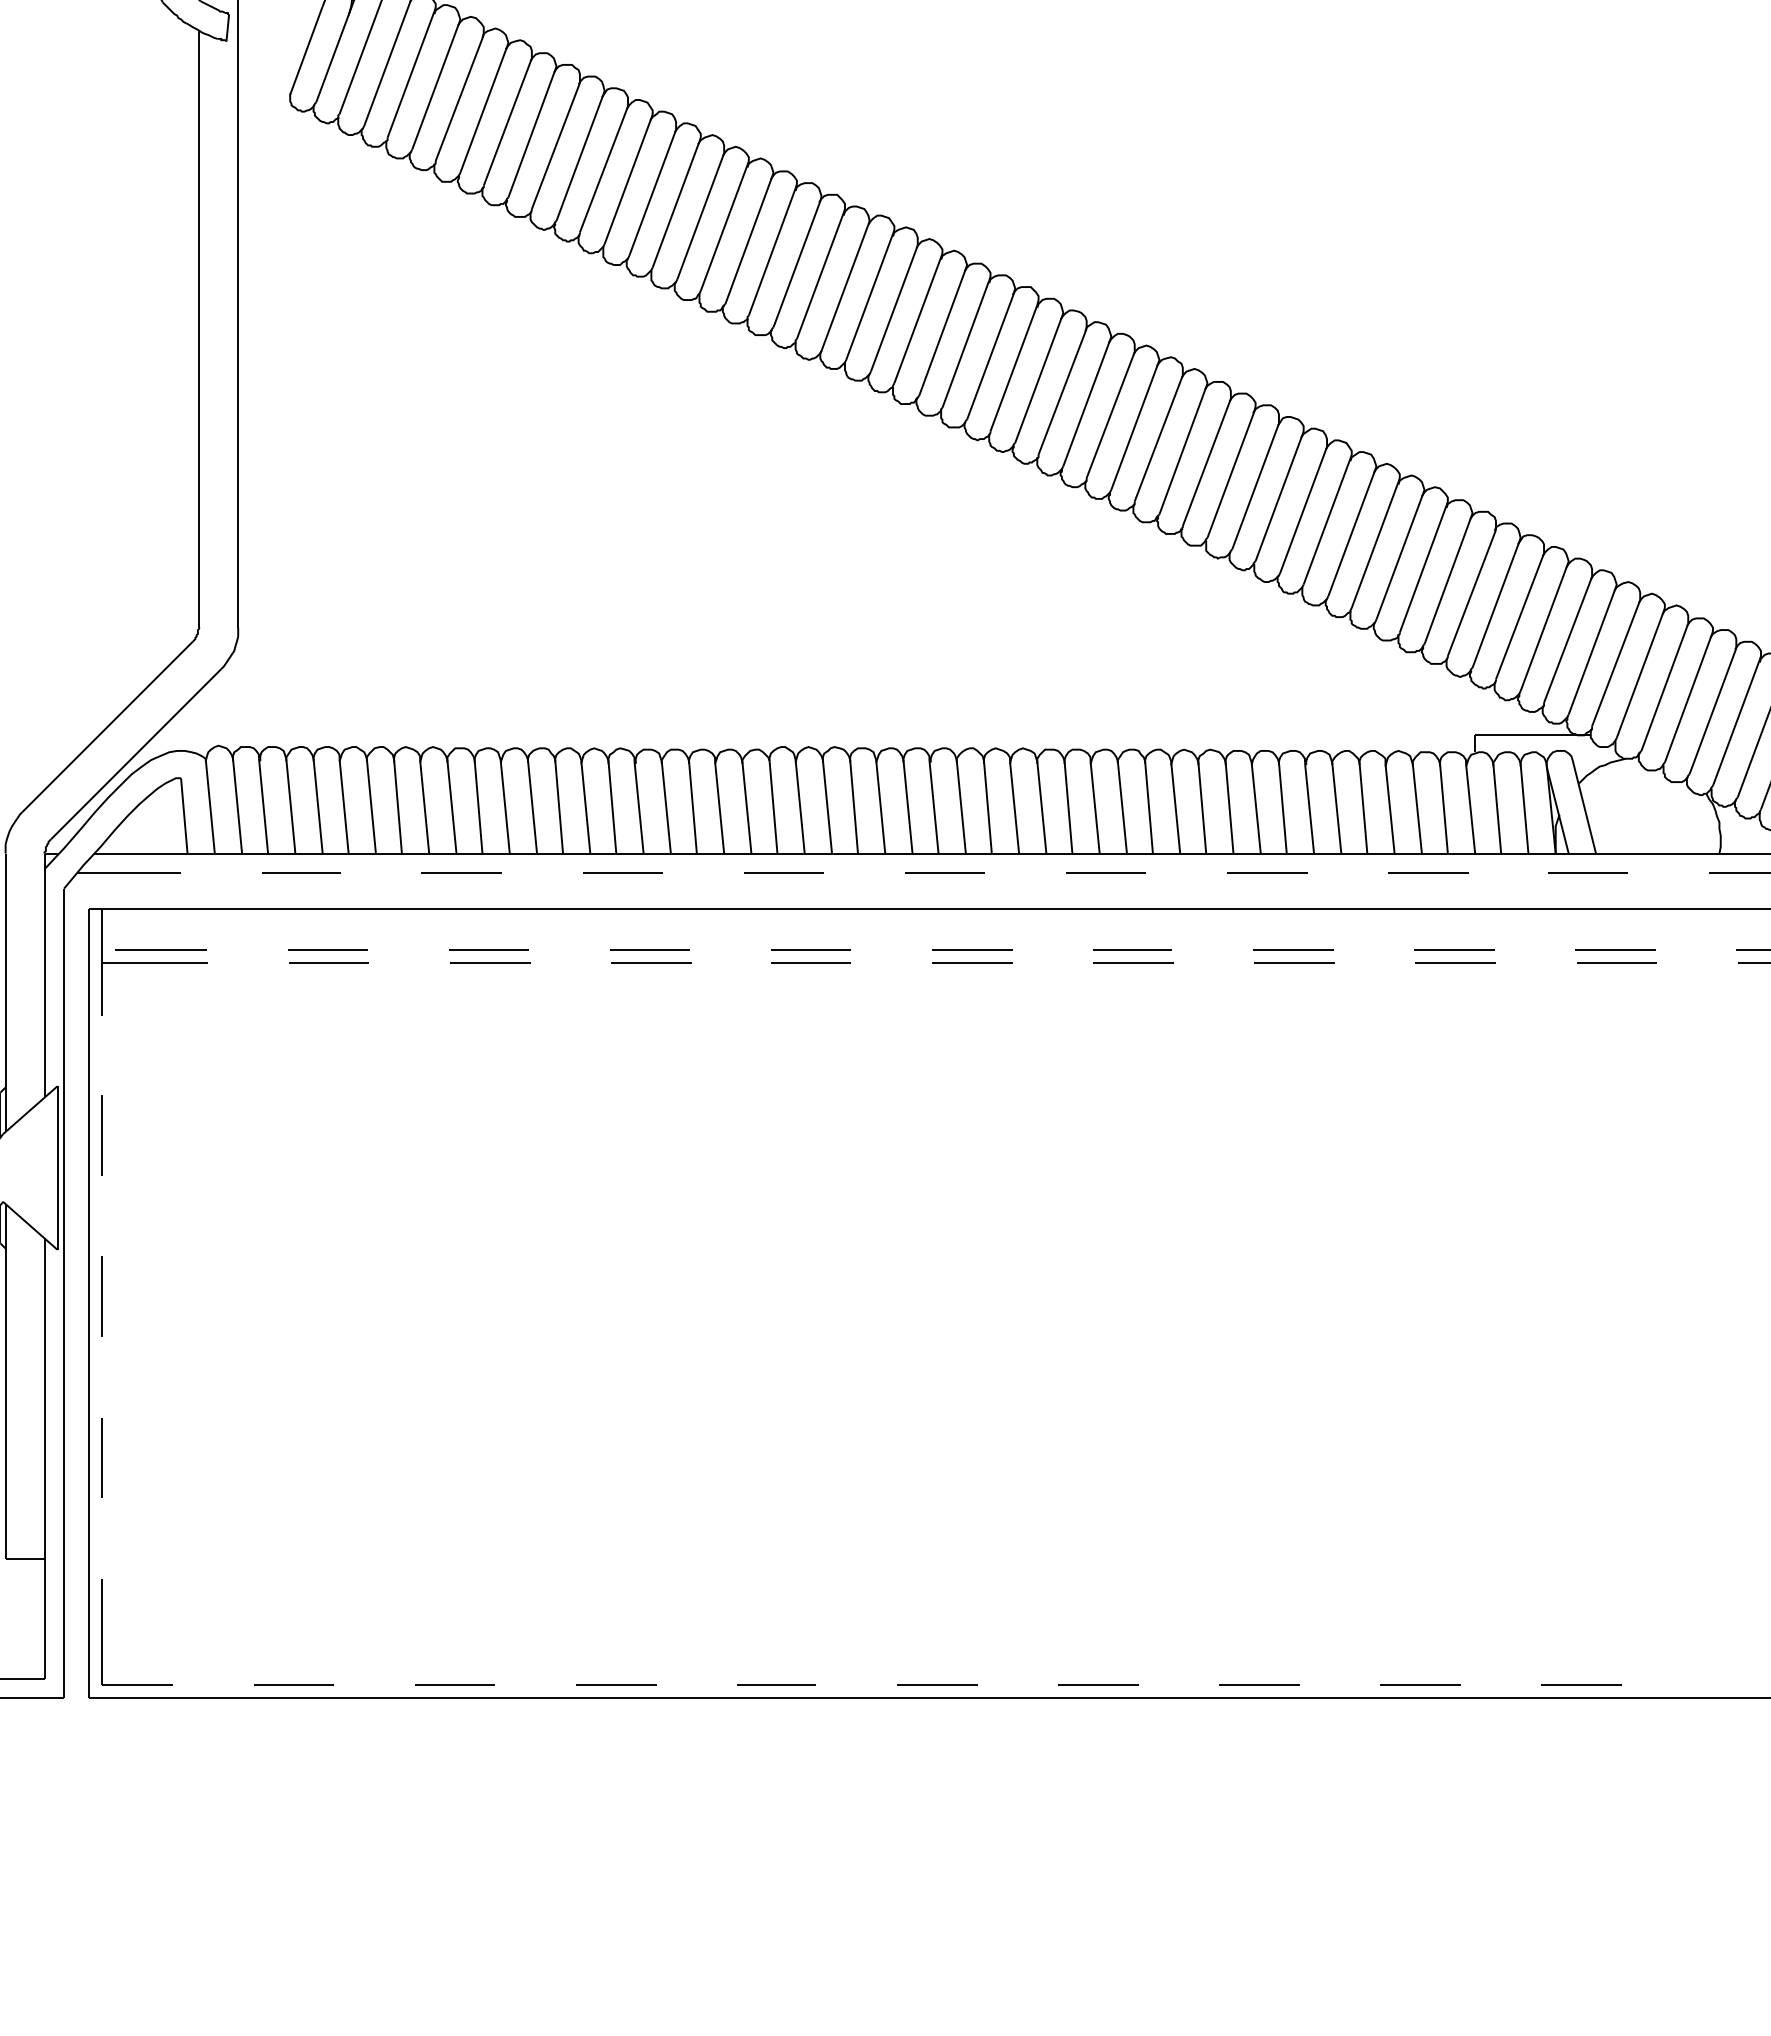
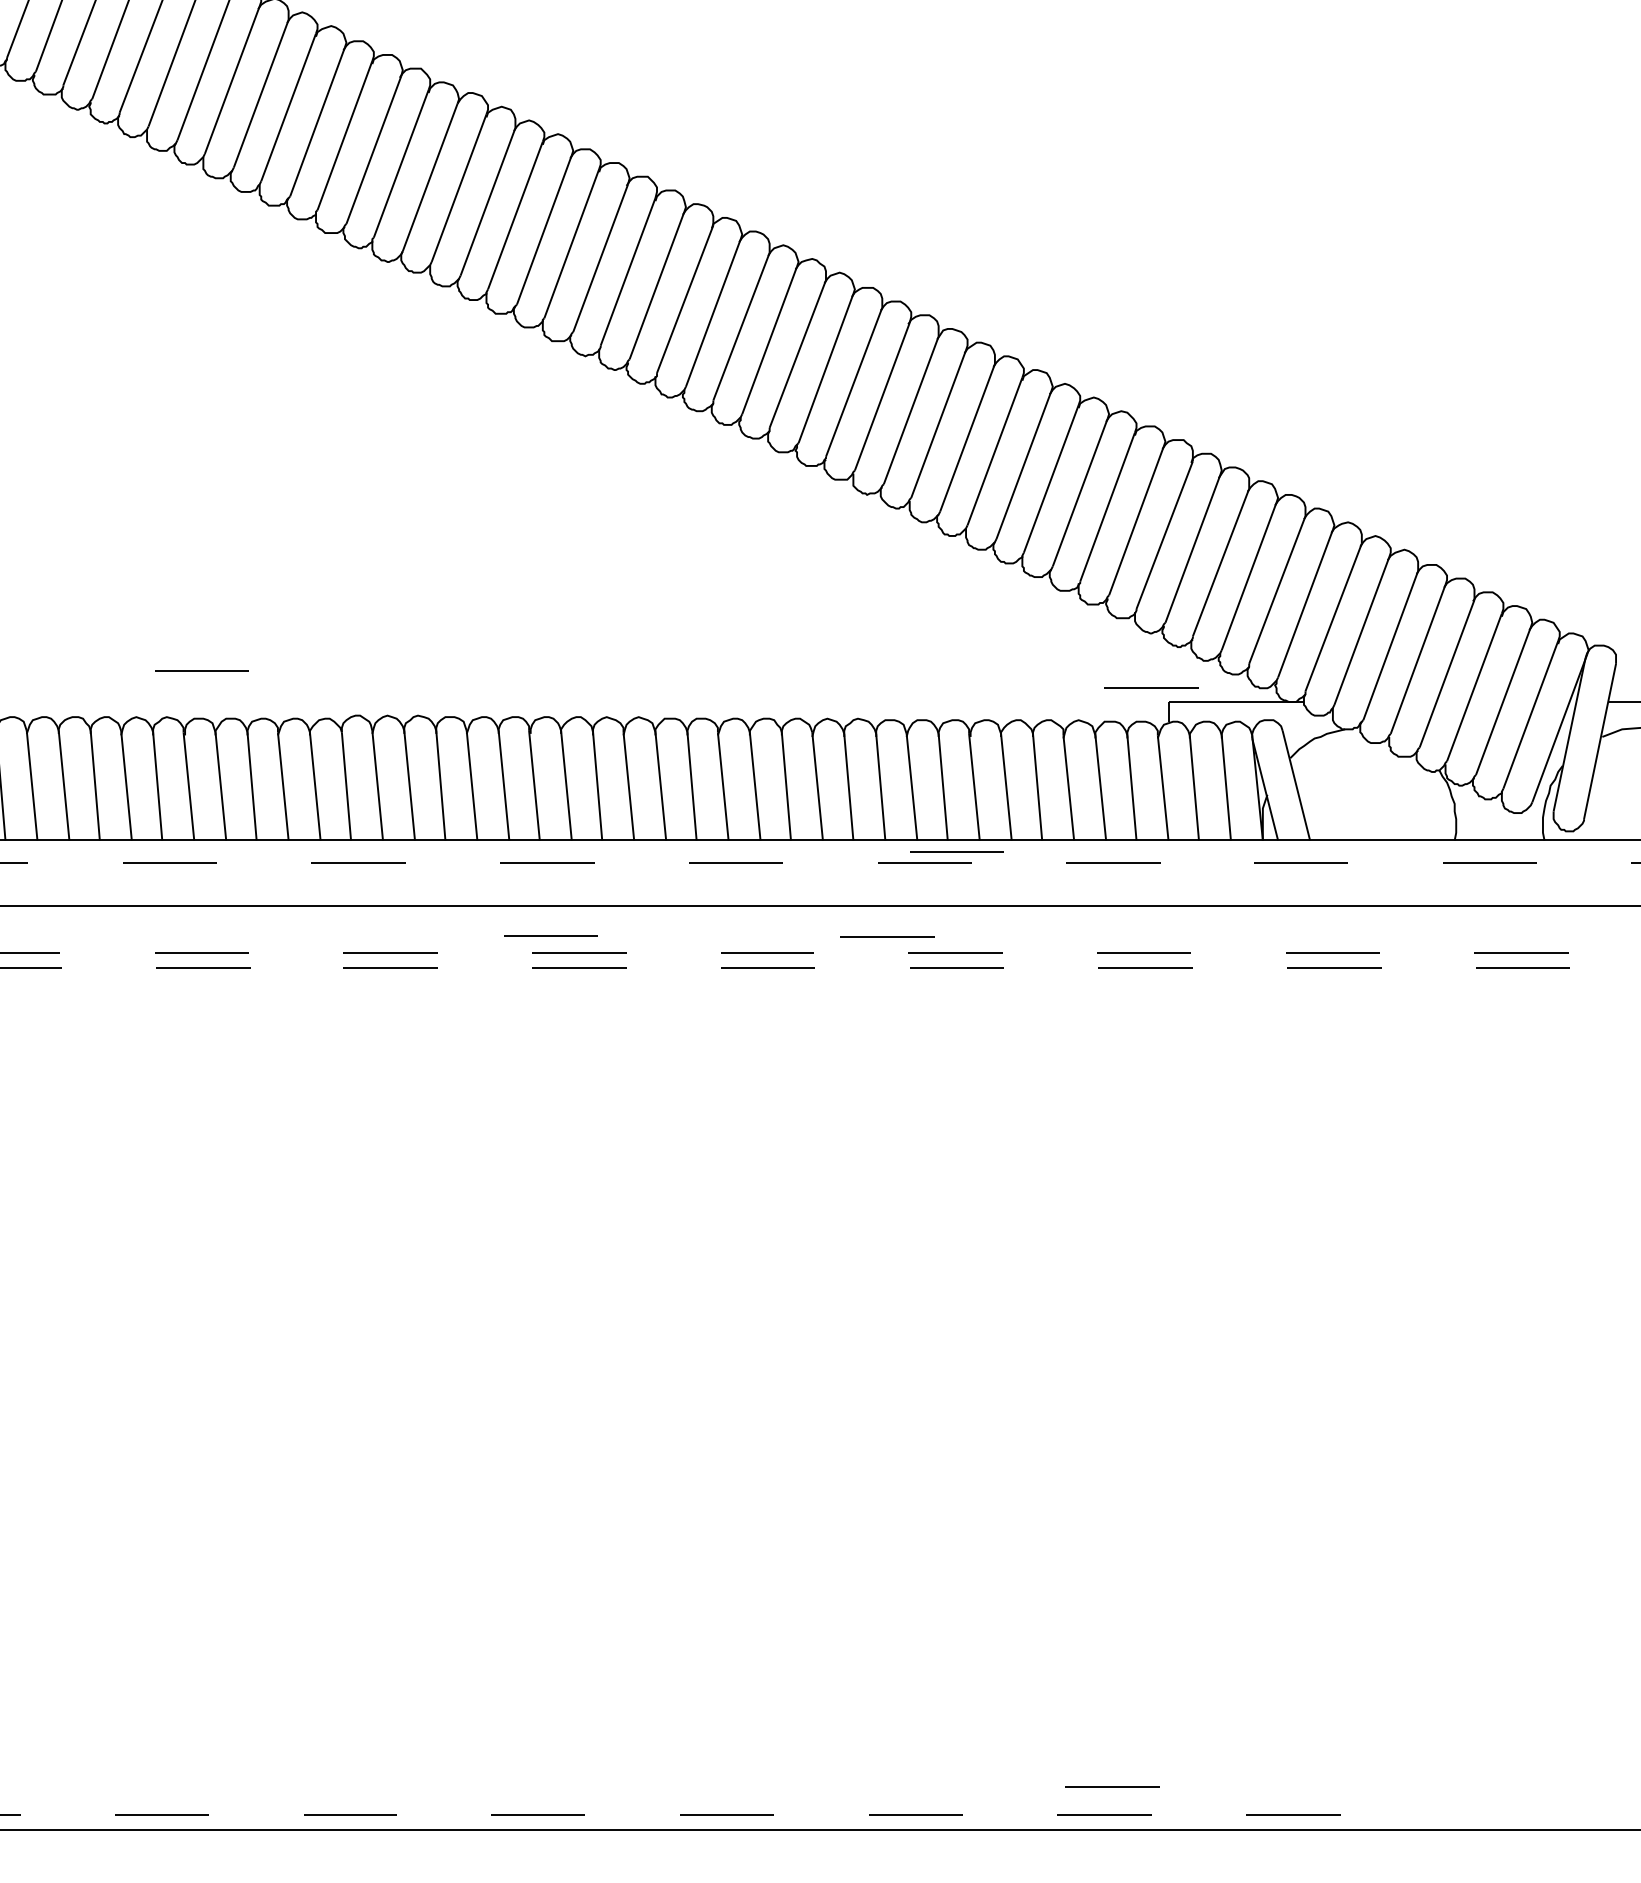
line: (649, 708) -> (201, 670), added
line: (1460, 723) -> (1151, 688), added
line: (1294, 863) -> (956, 852), added
line: (947, 934) -> (550, 935), added
line: (1235, 935) -> (887, 936), added
line: (1427, 1660) -> (1112, 1785), added

